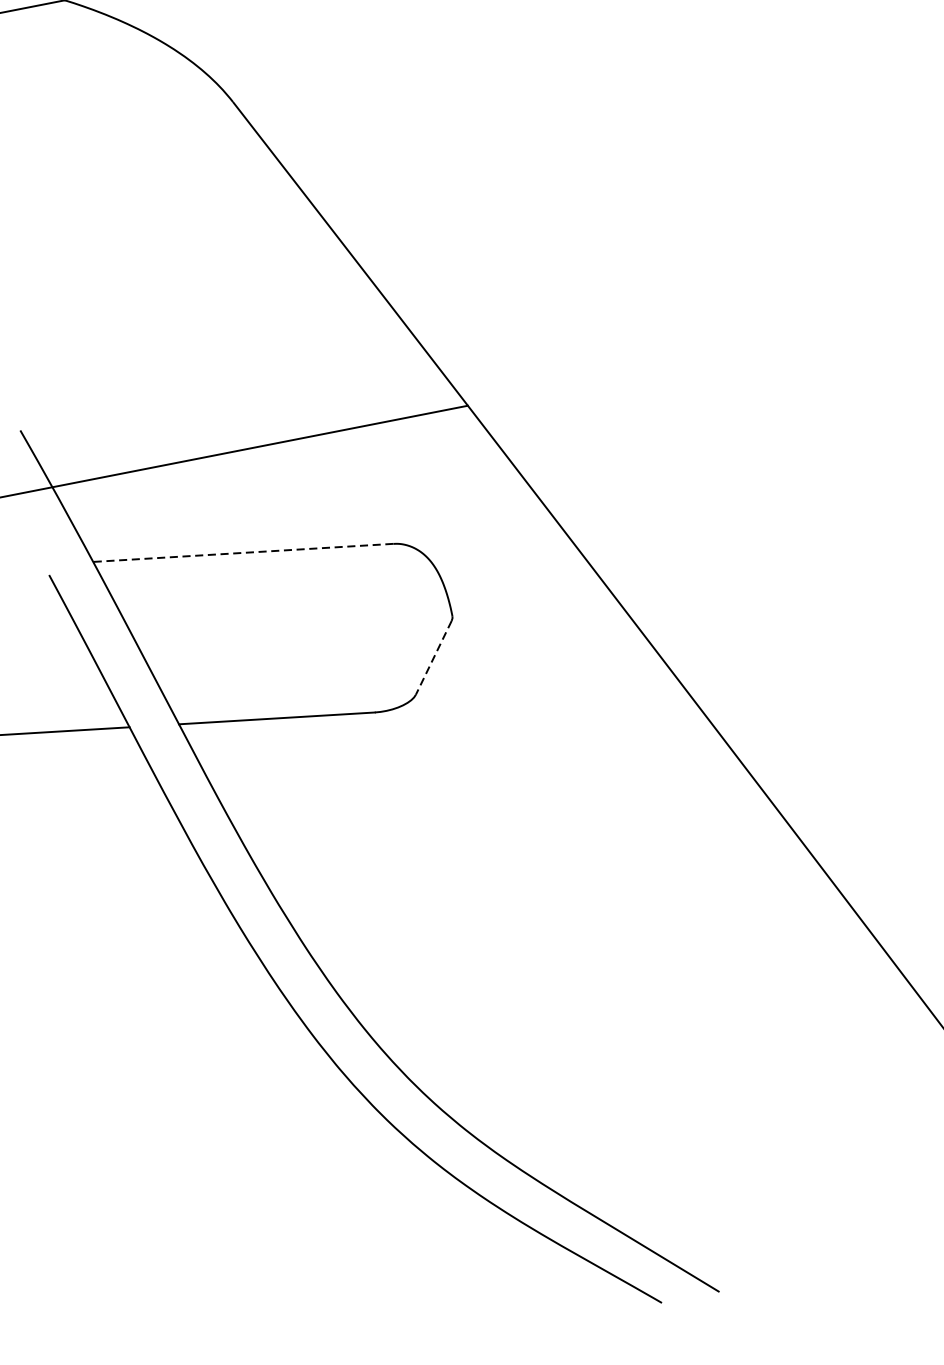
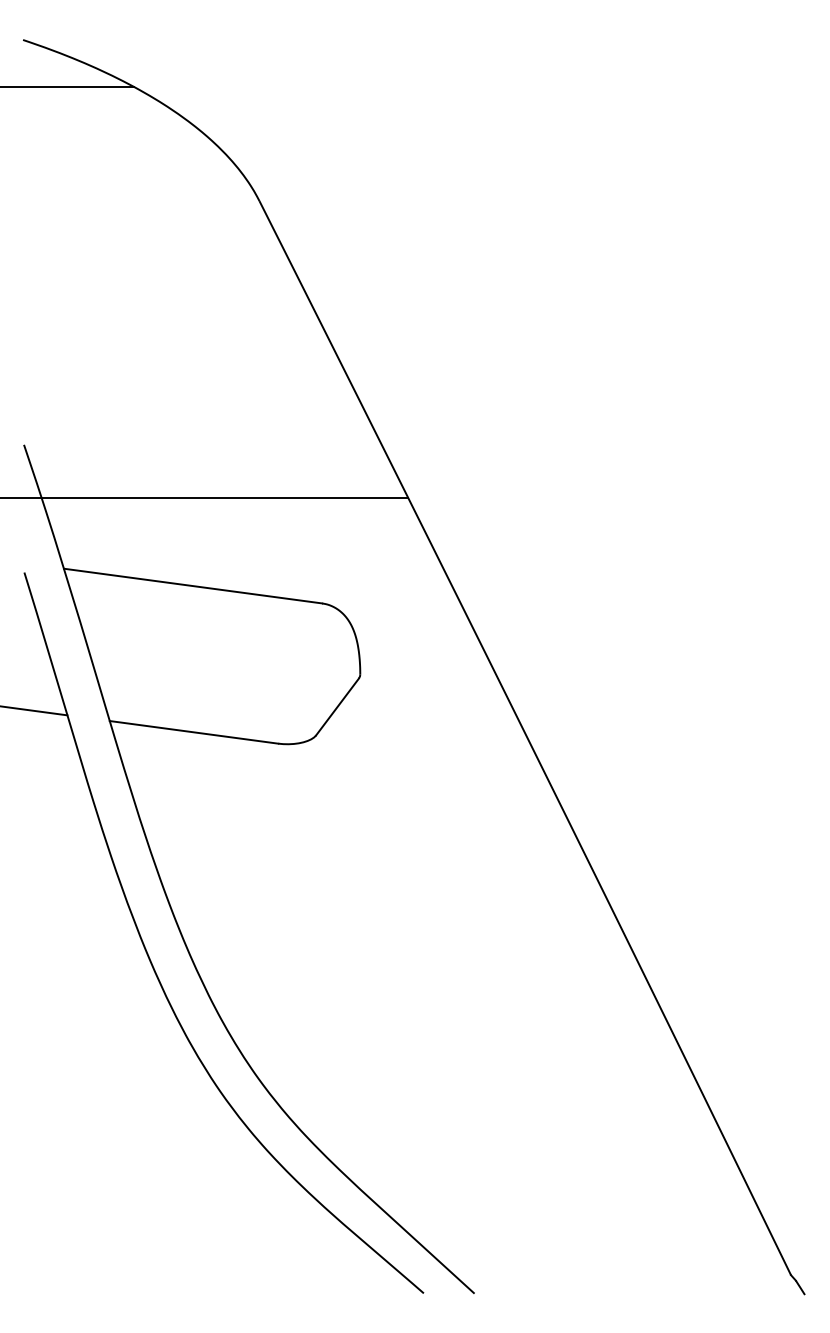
line: (242, 553) -> (192, 586), dashed -> solid
line: (433, 658) -> (337, 707), dashed -> solid

